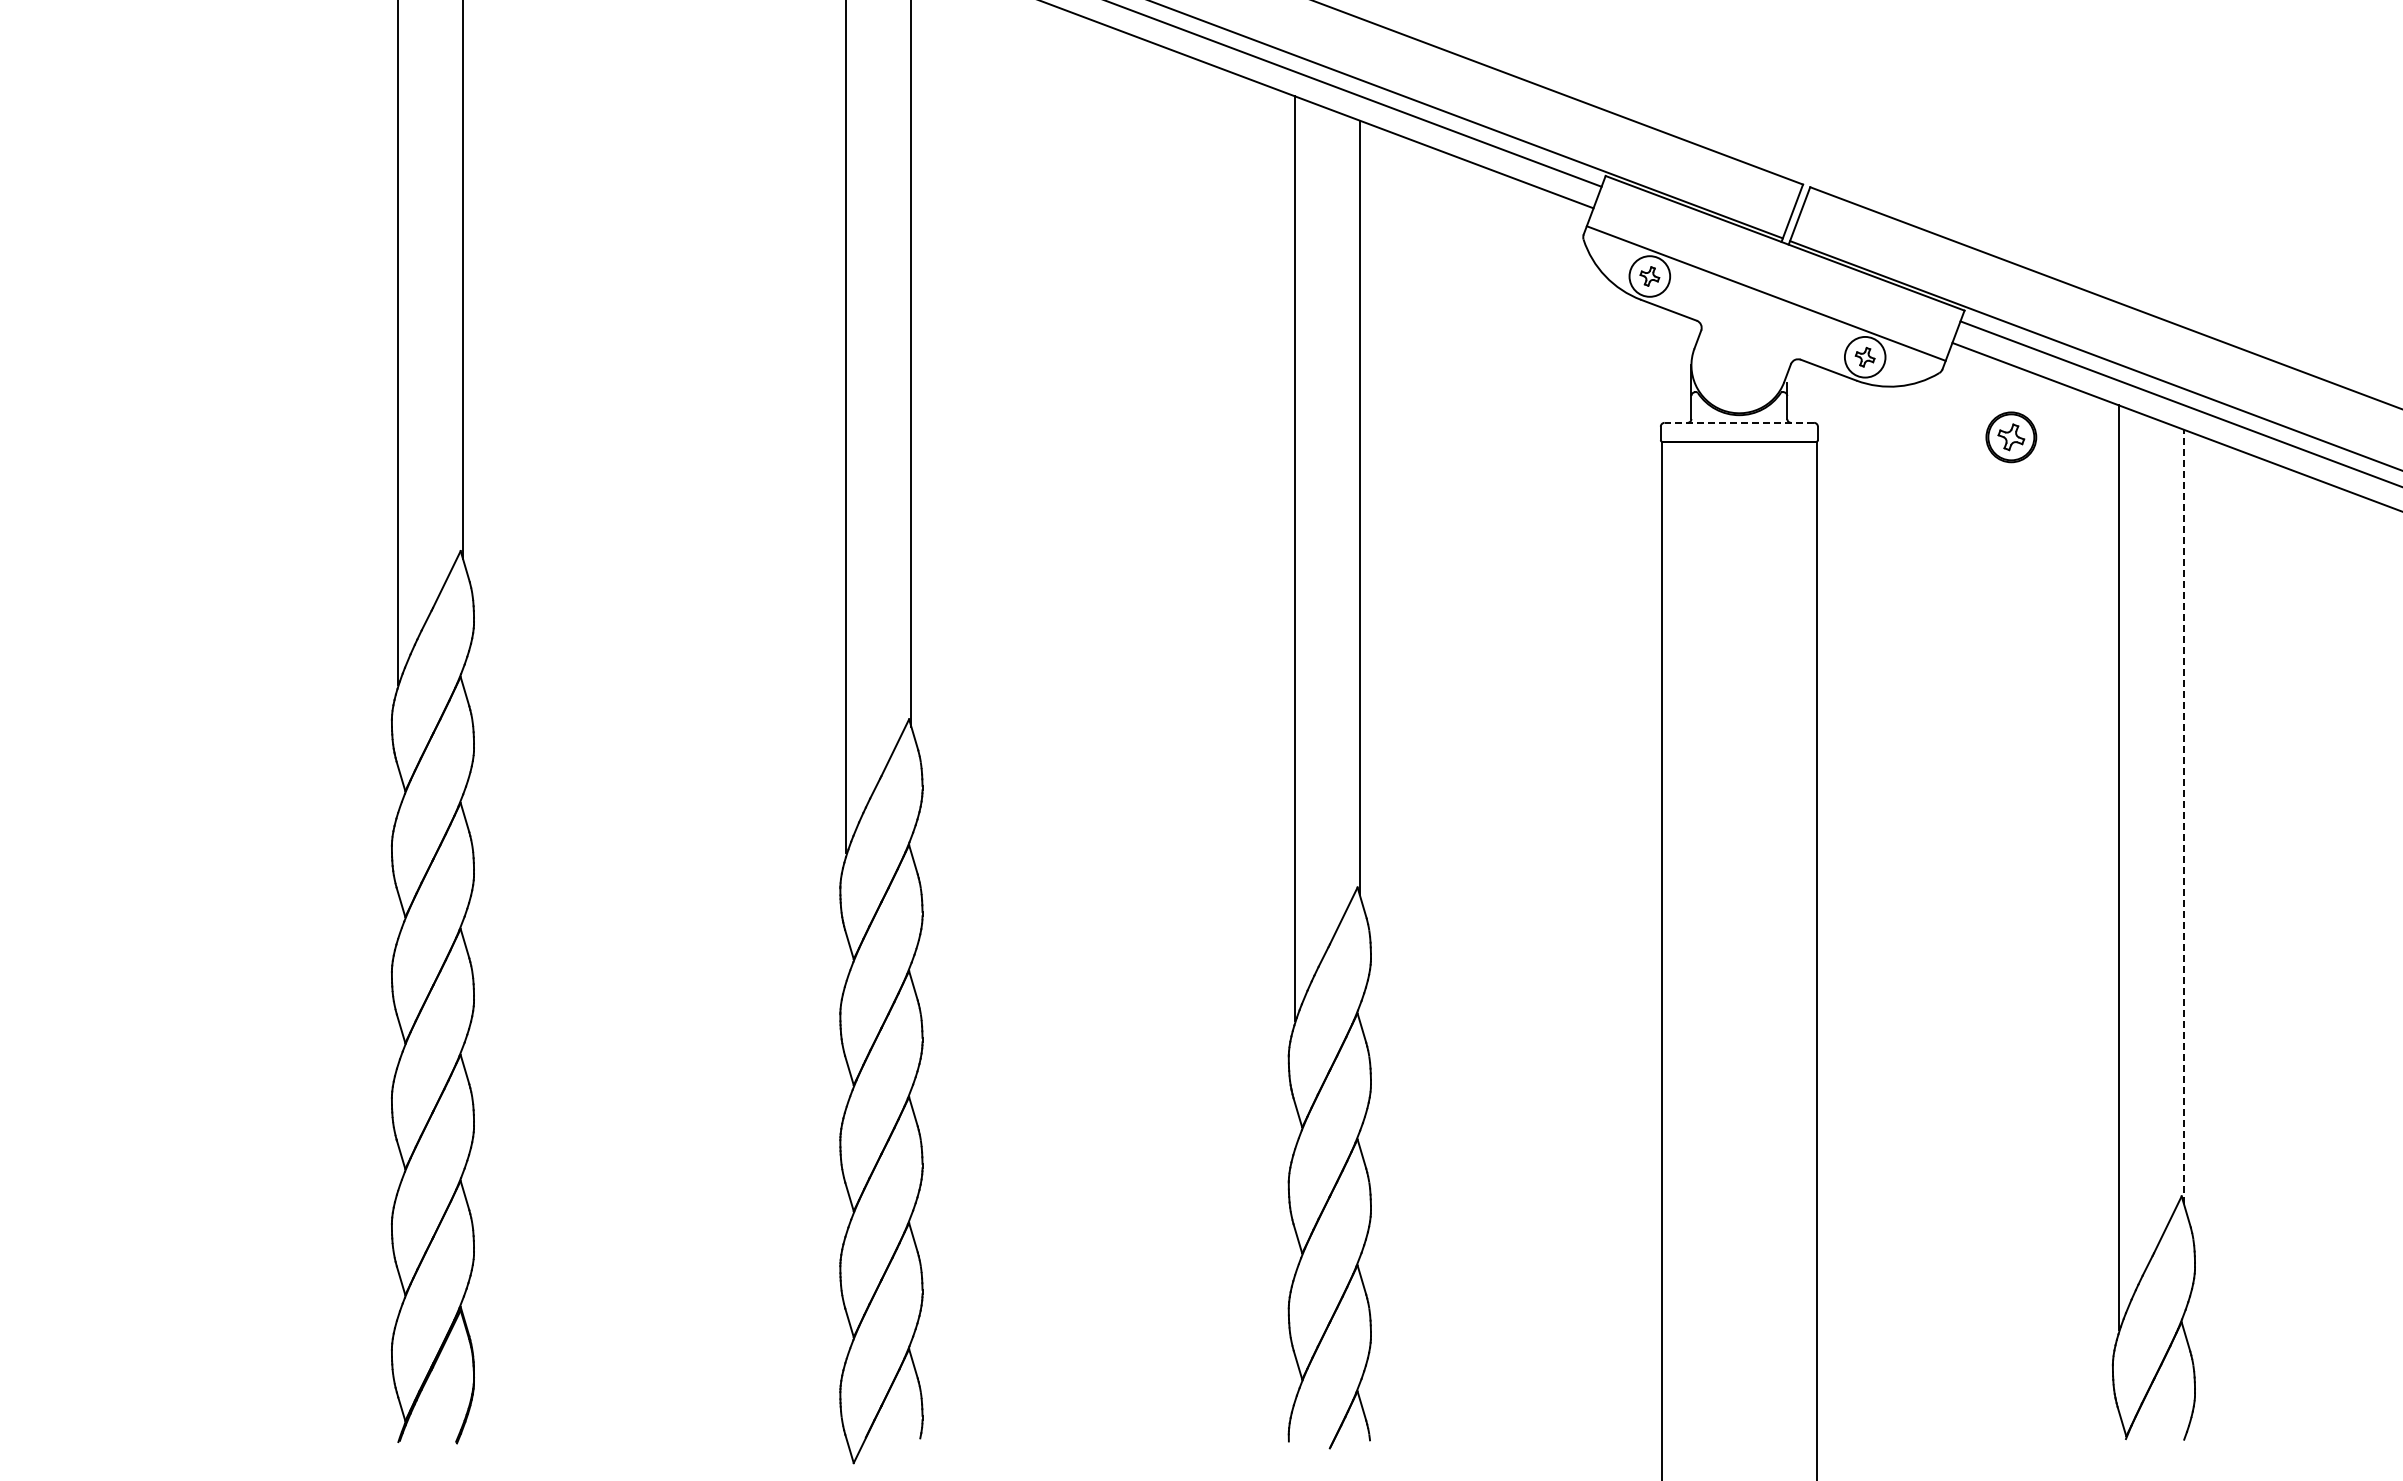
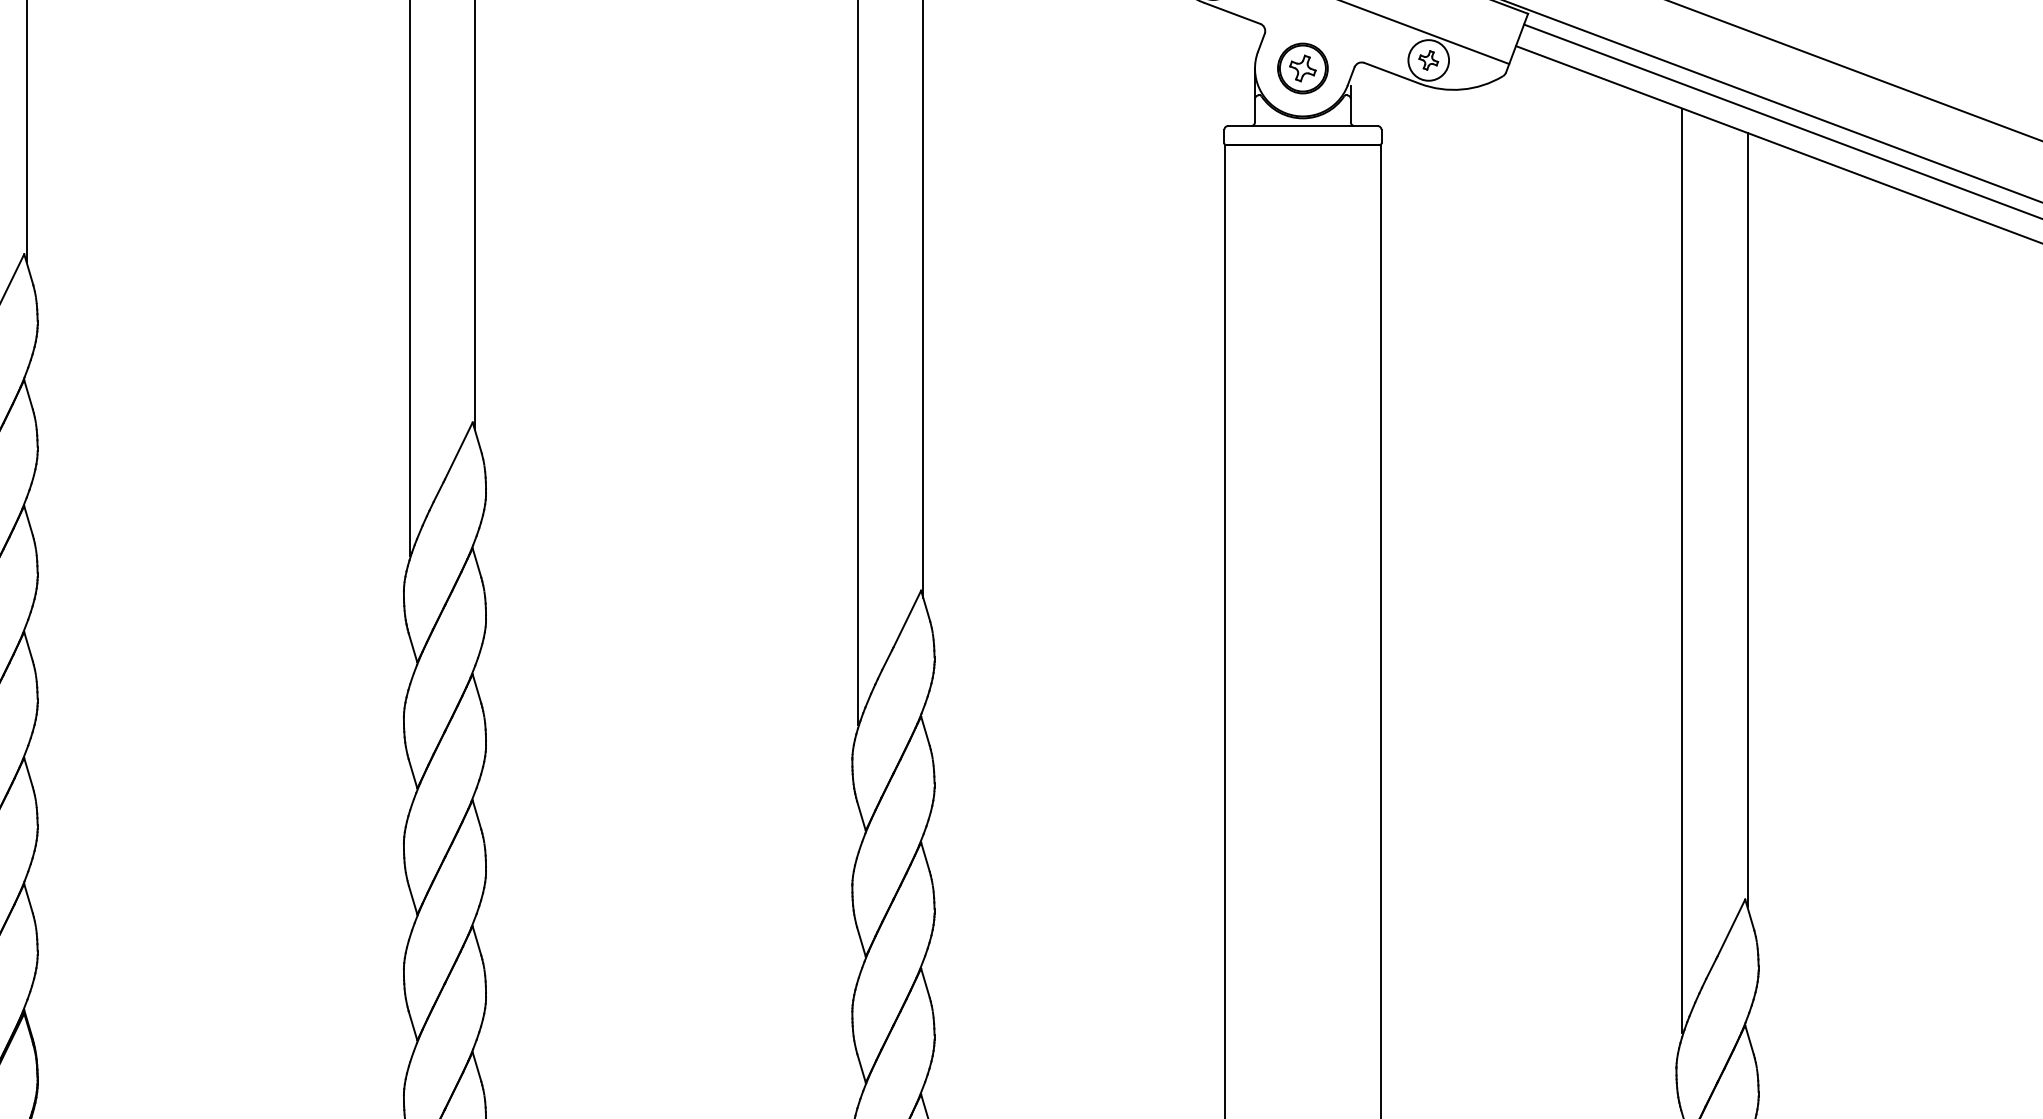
line: (1739, 422) -> (1303, 125), dashed -> solid
part: (2011, 437) -> (1303, 68), moved
line: (2183, 816) -> (1747, 519), dashed -> solid

